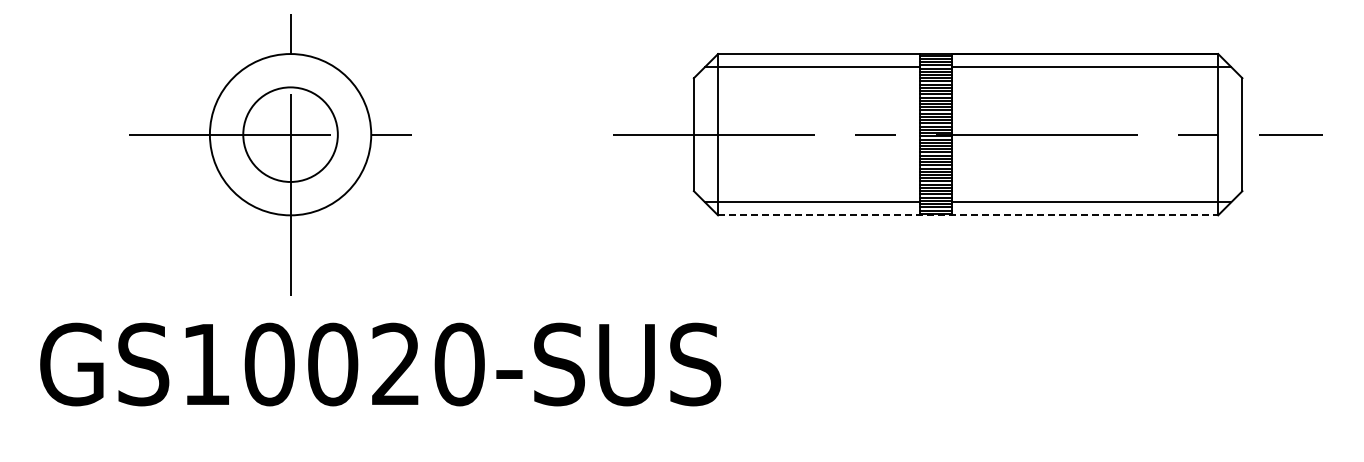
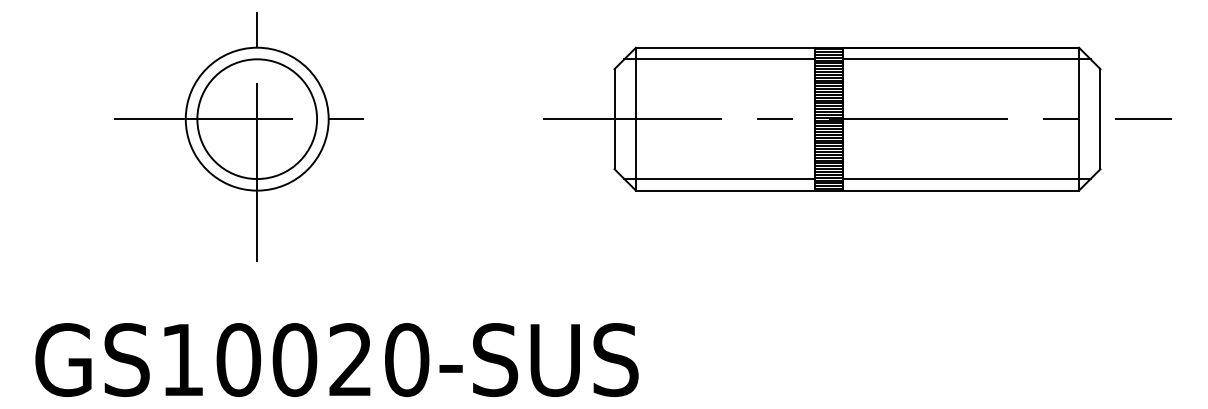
circle: (290, 134) -> (257, 119), size x1.43
line: (968, 215) -> (857, 190), dashed -> solid
text: (380, 364) -> (336, 359), moved

